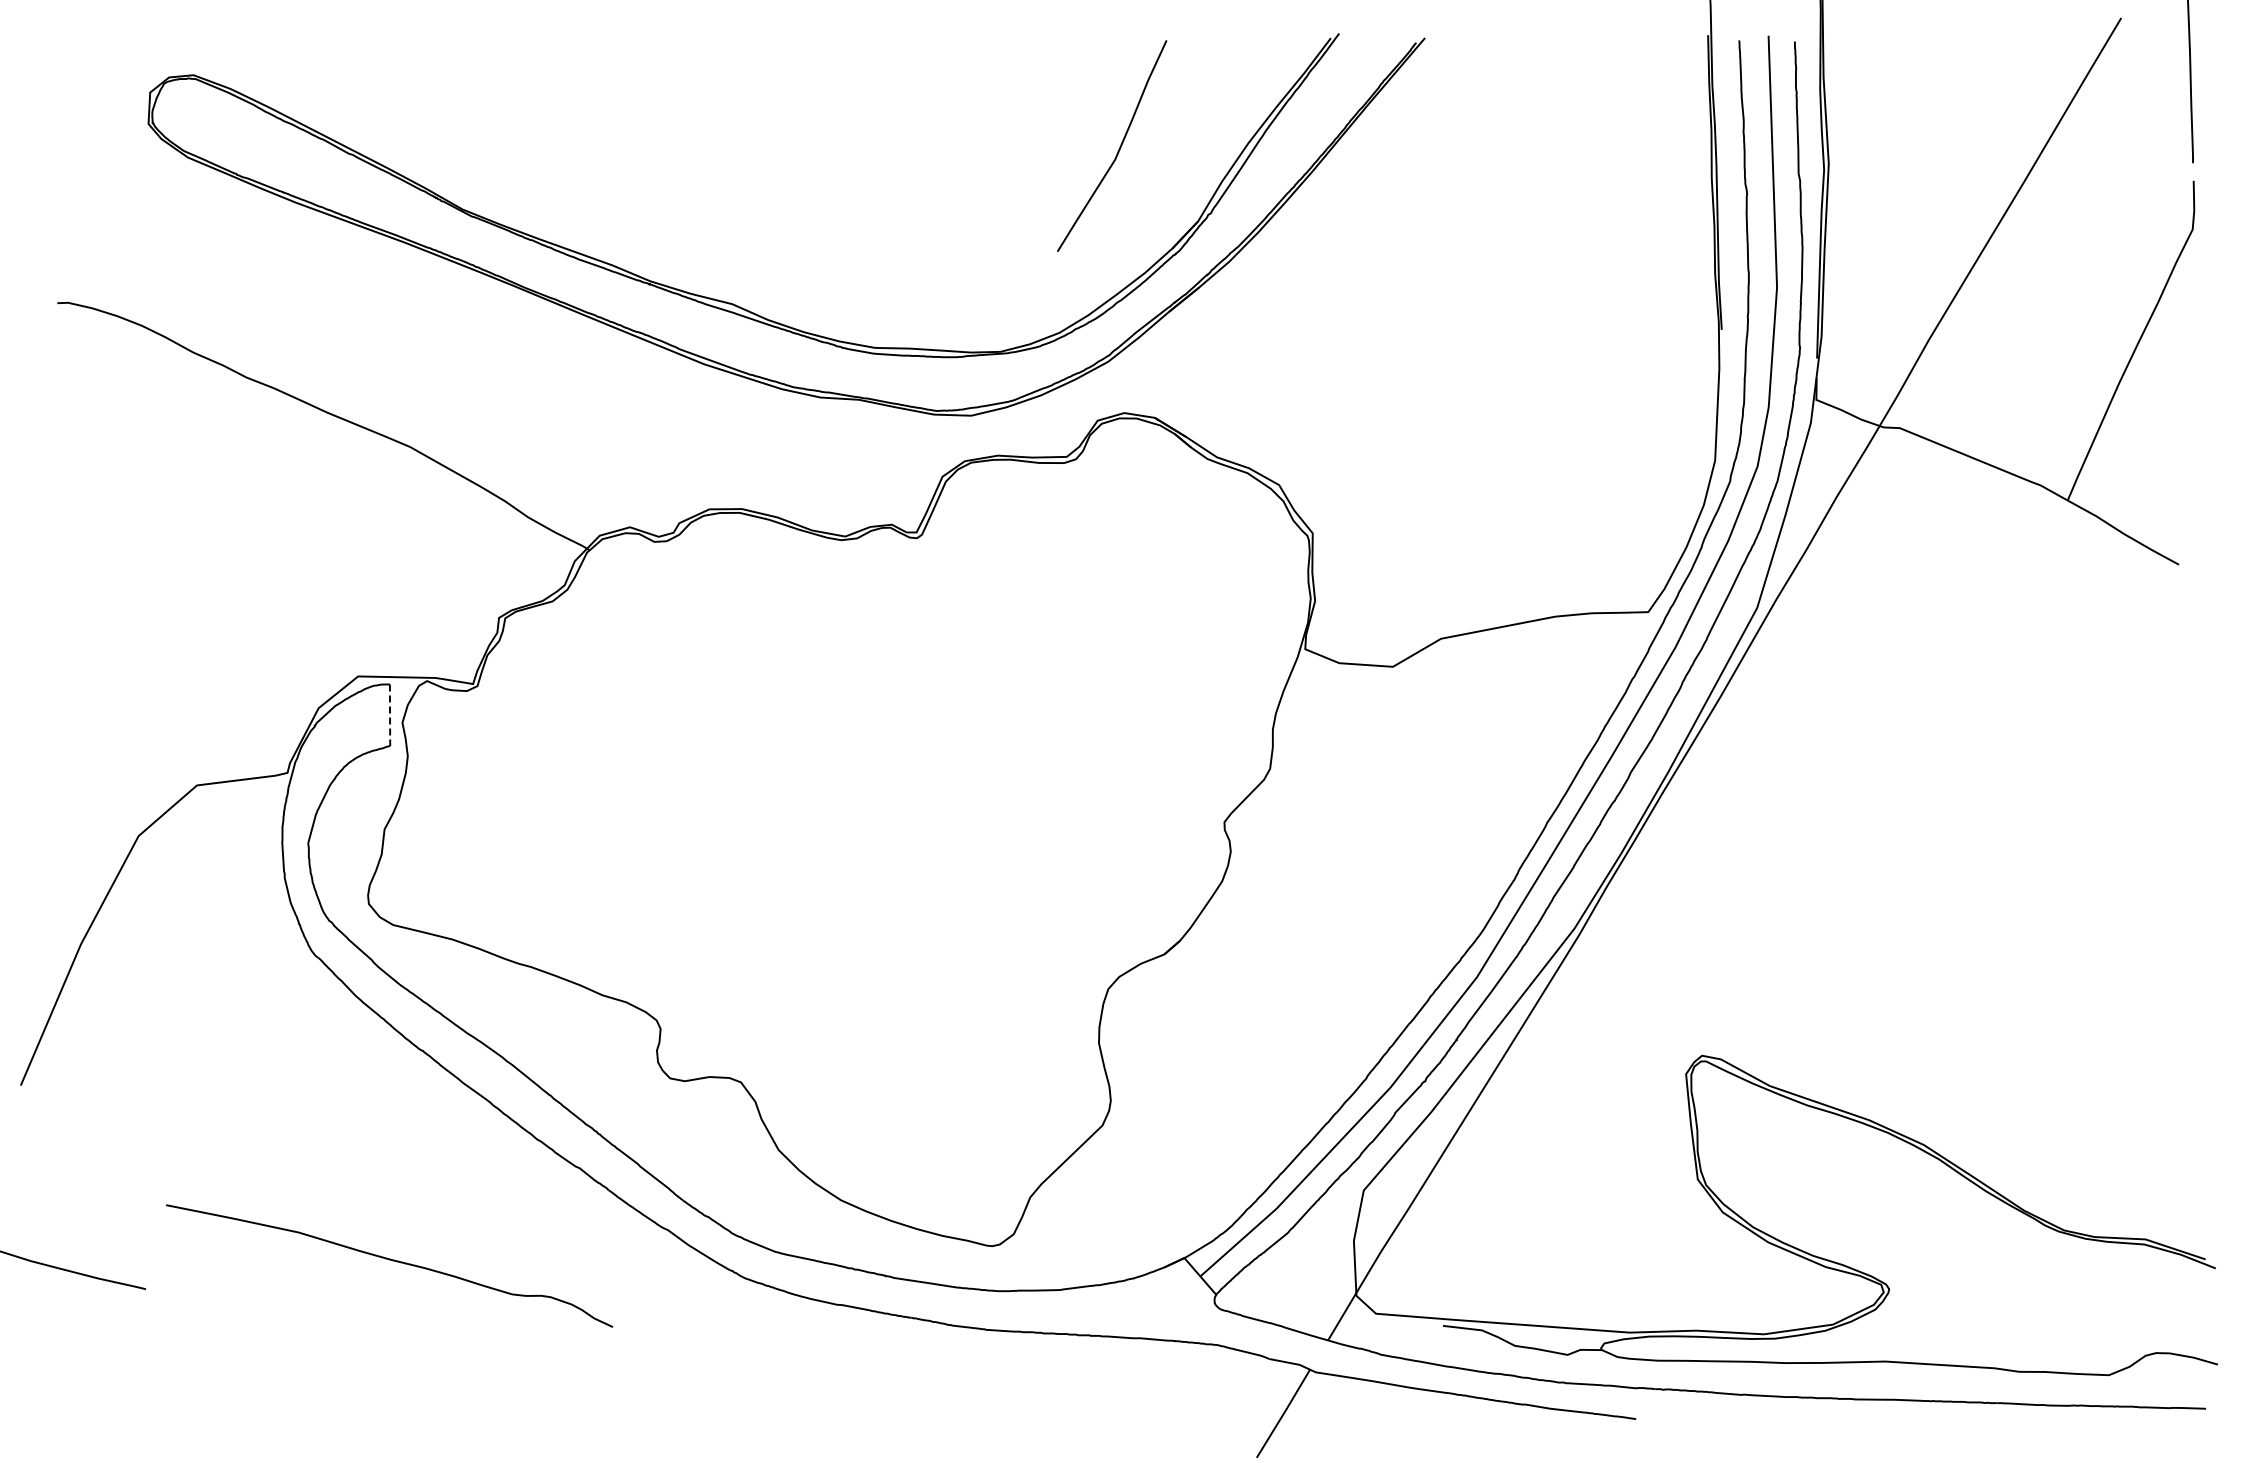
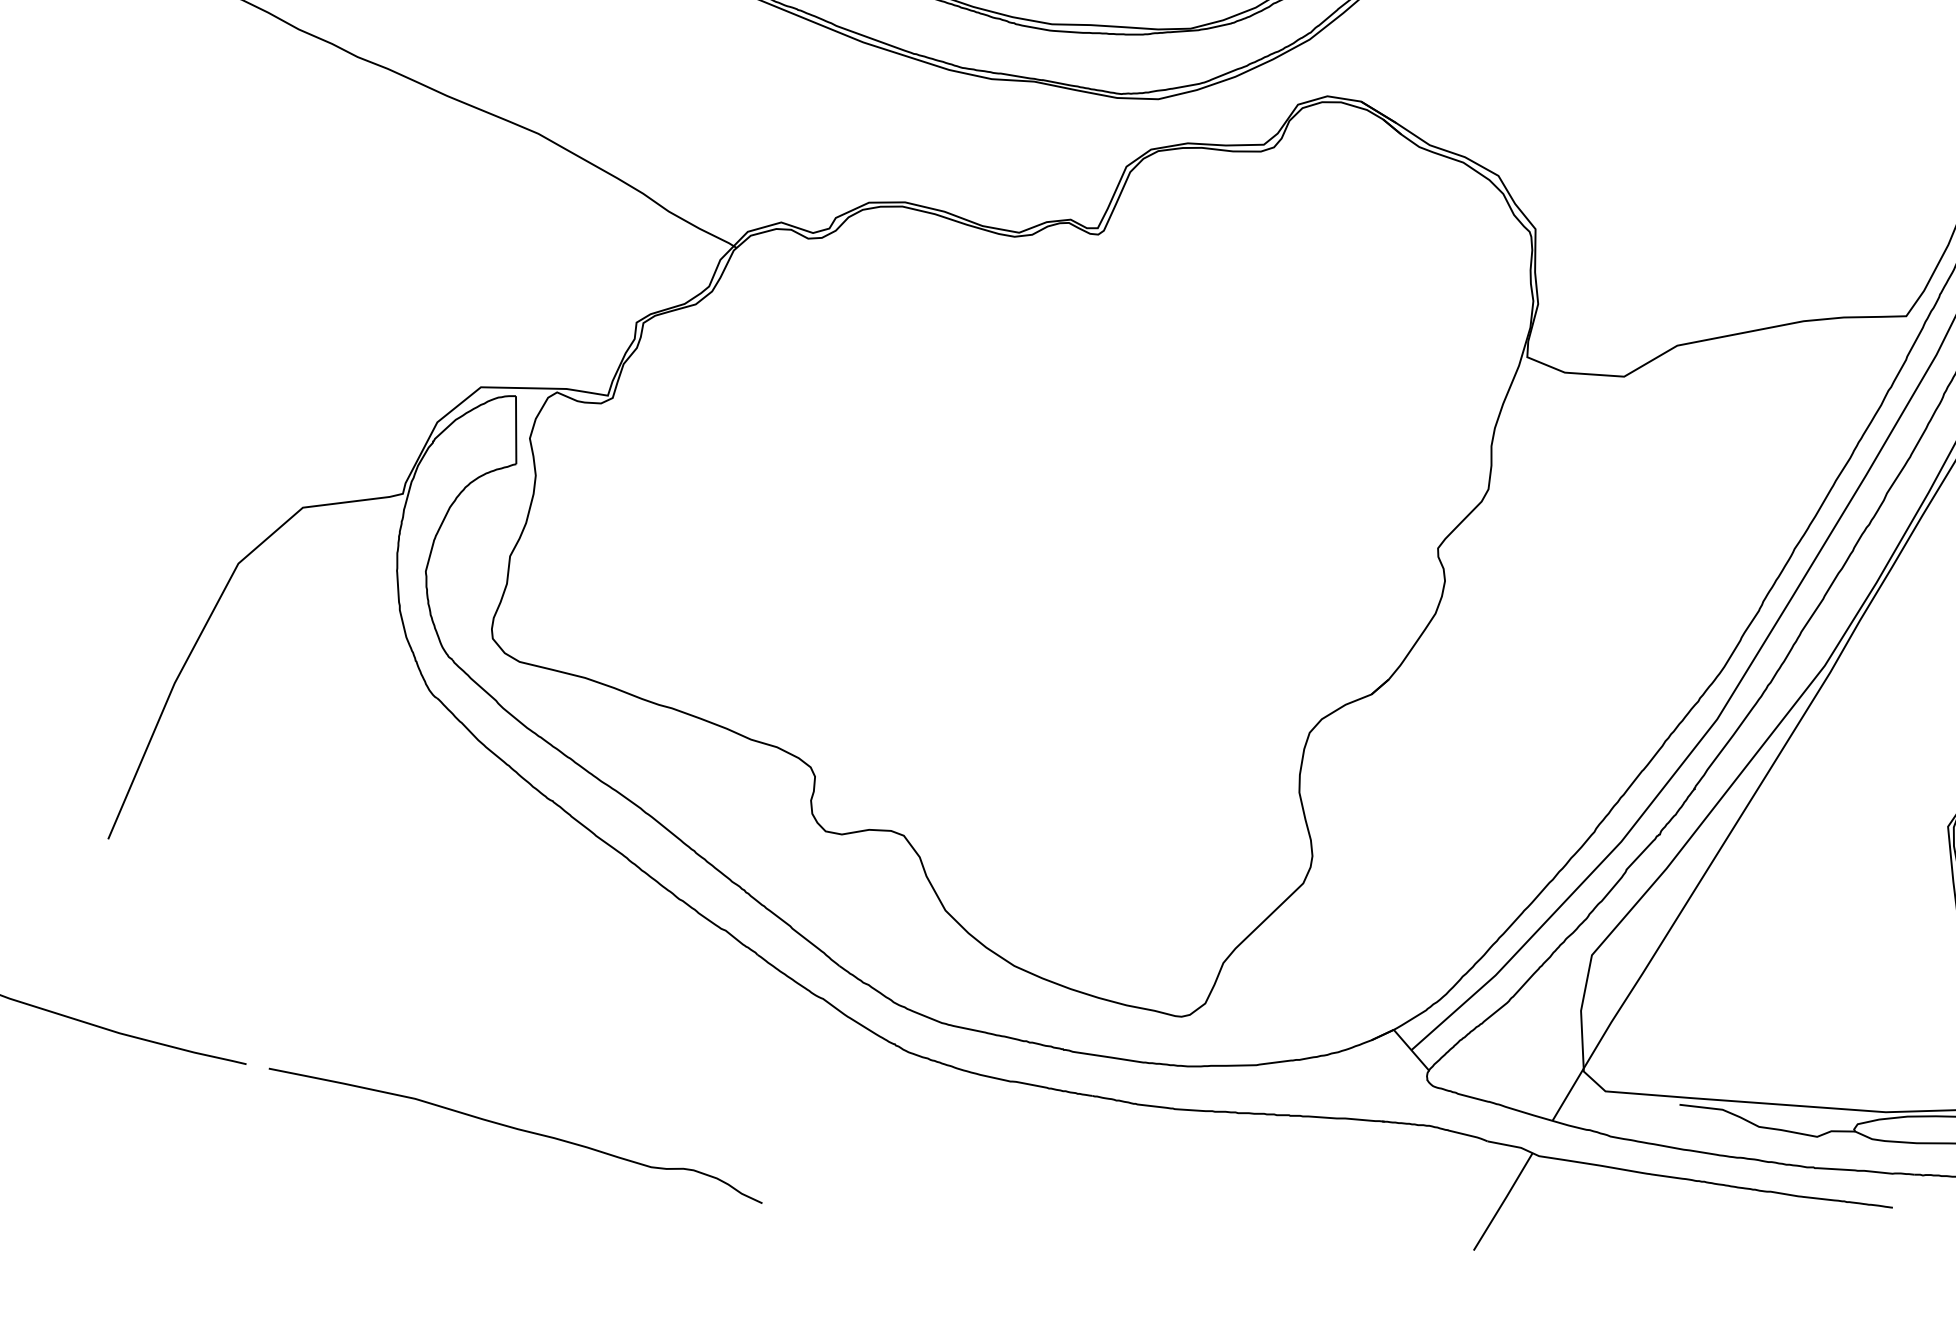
line: (390, 715) -> (516, 430), dashed -> solid
curve: (389, 1260) -> (515, 1129), moved

